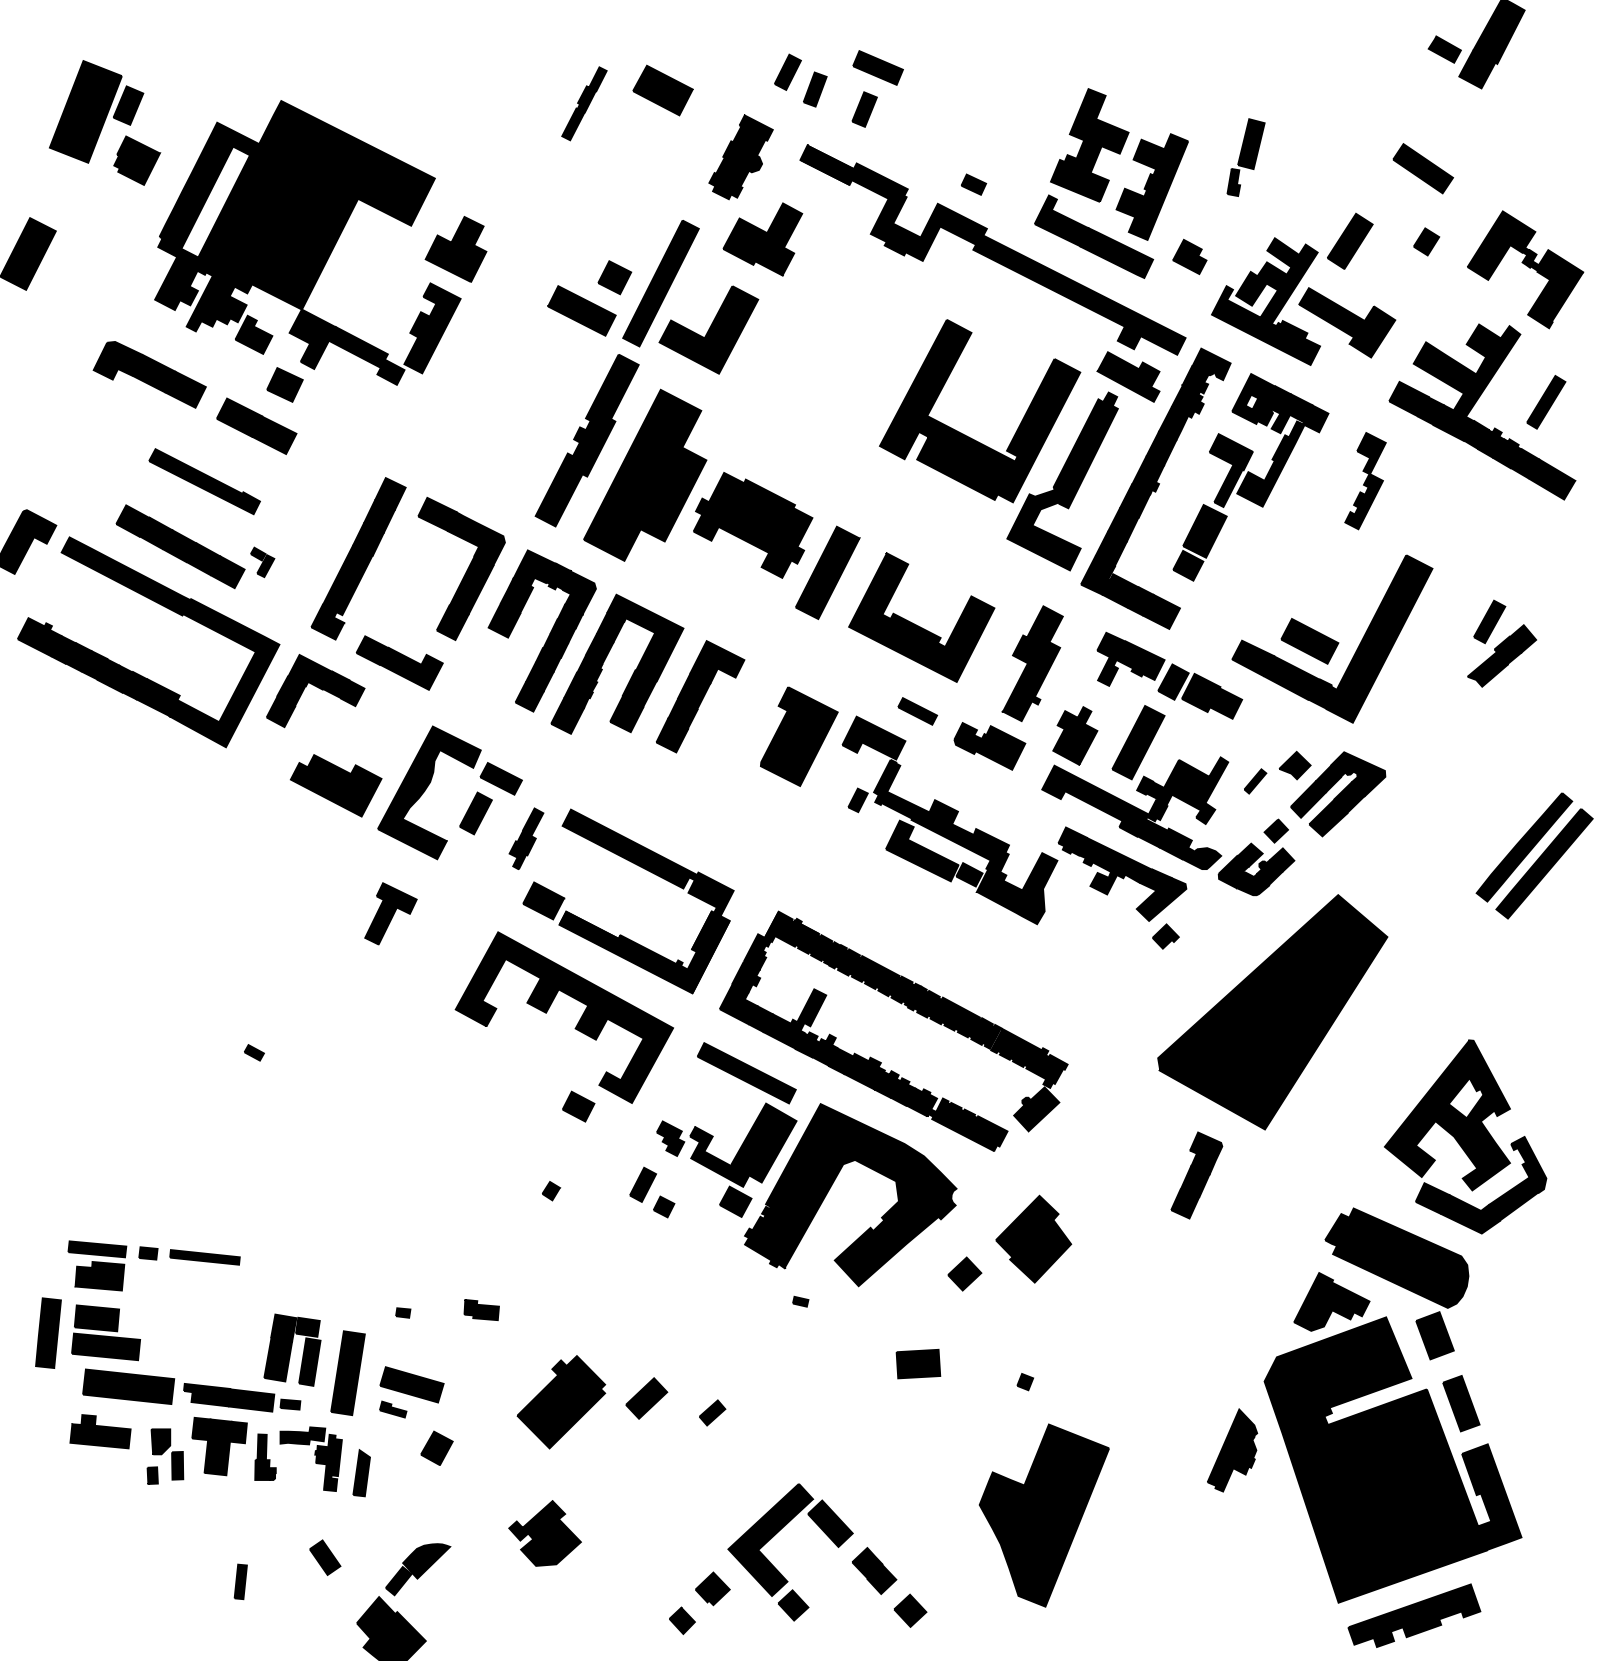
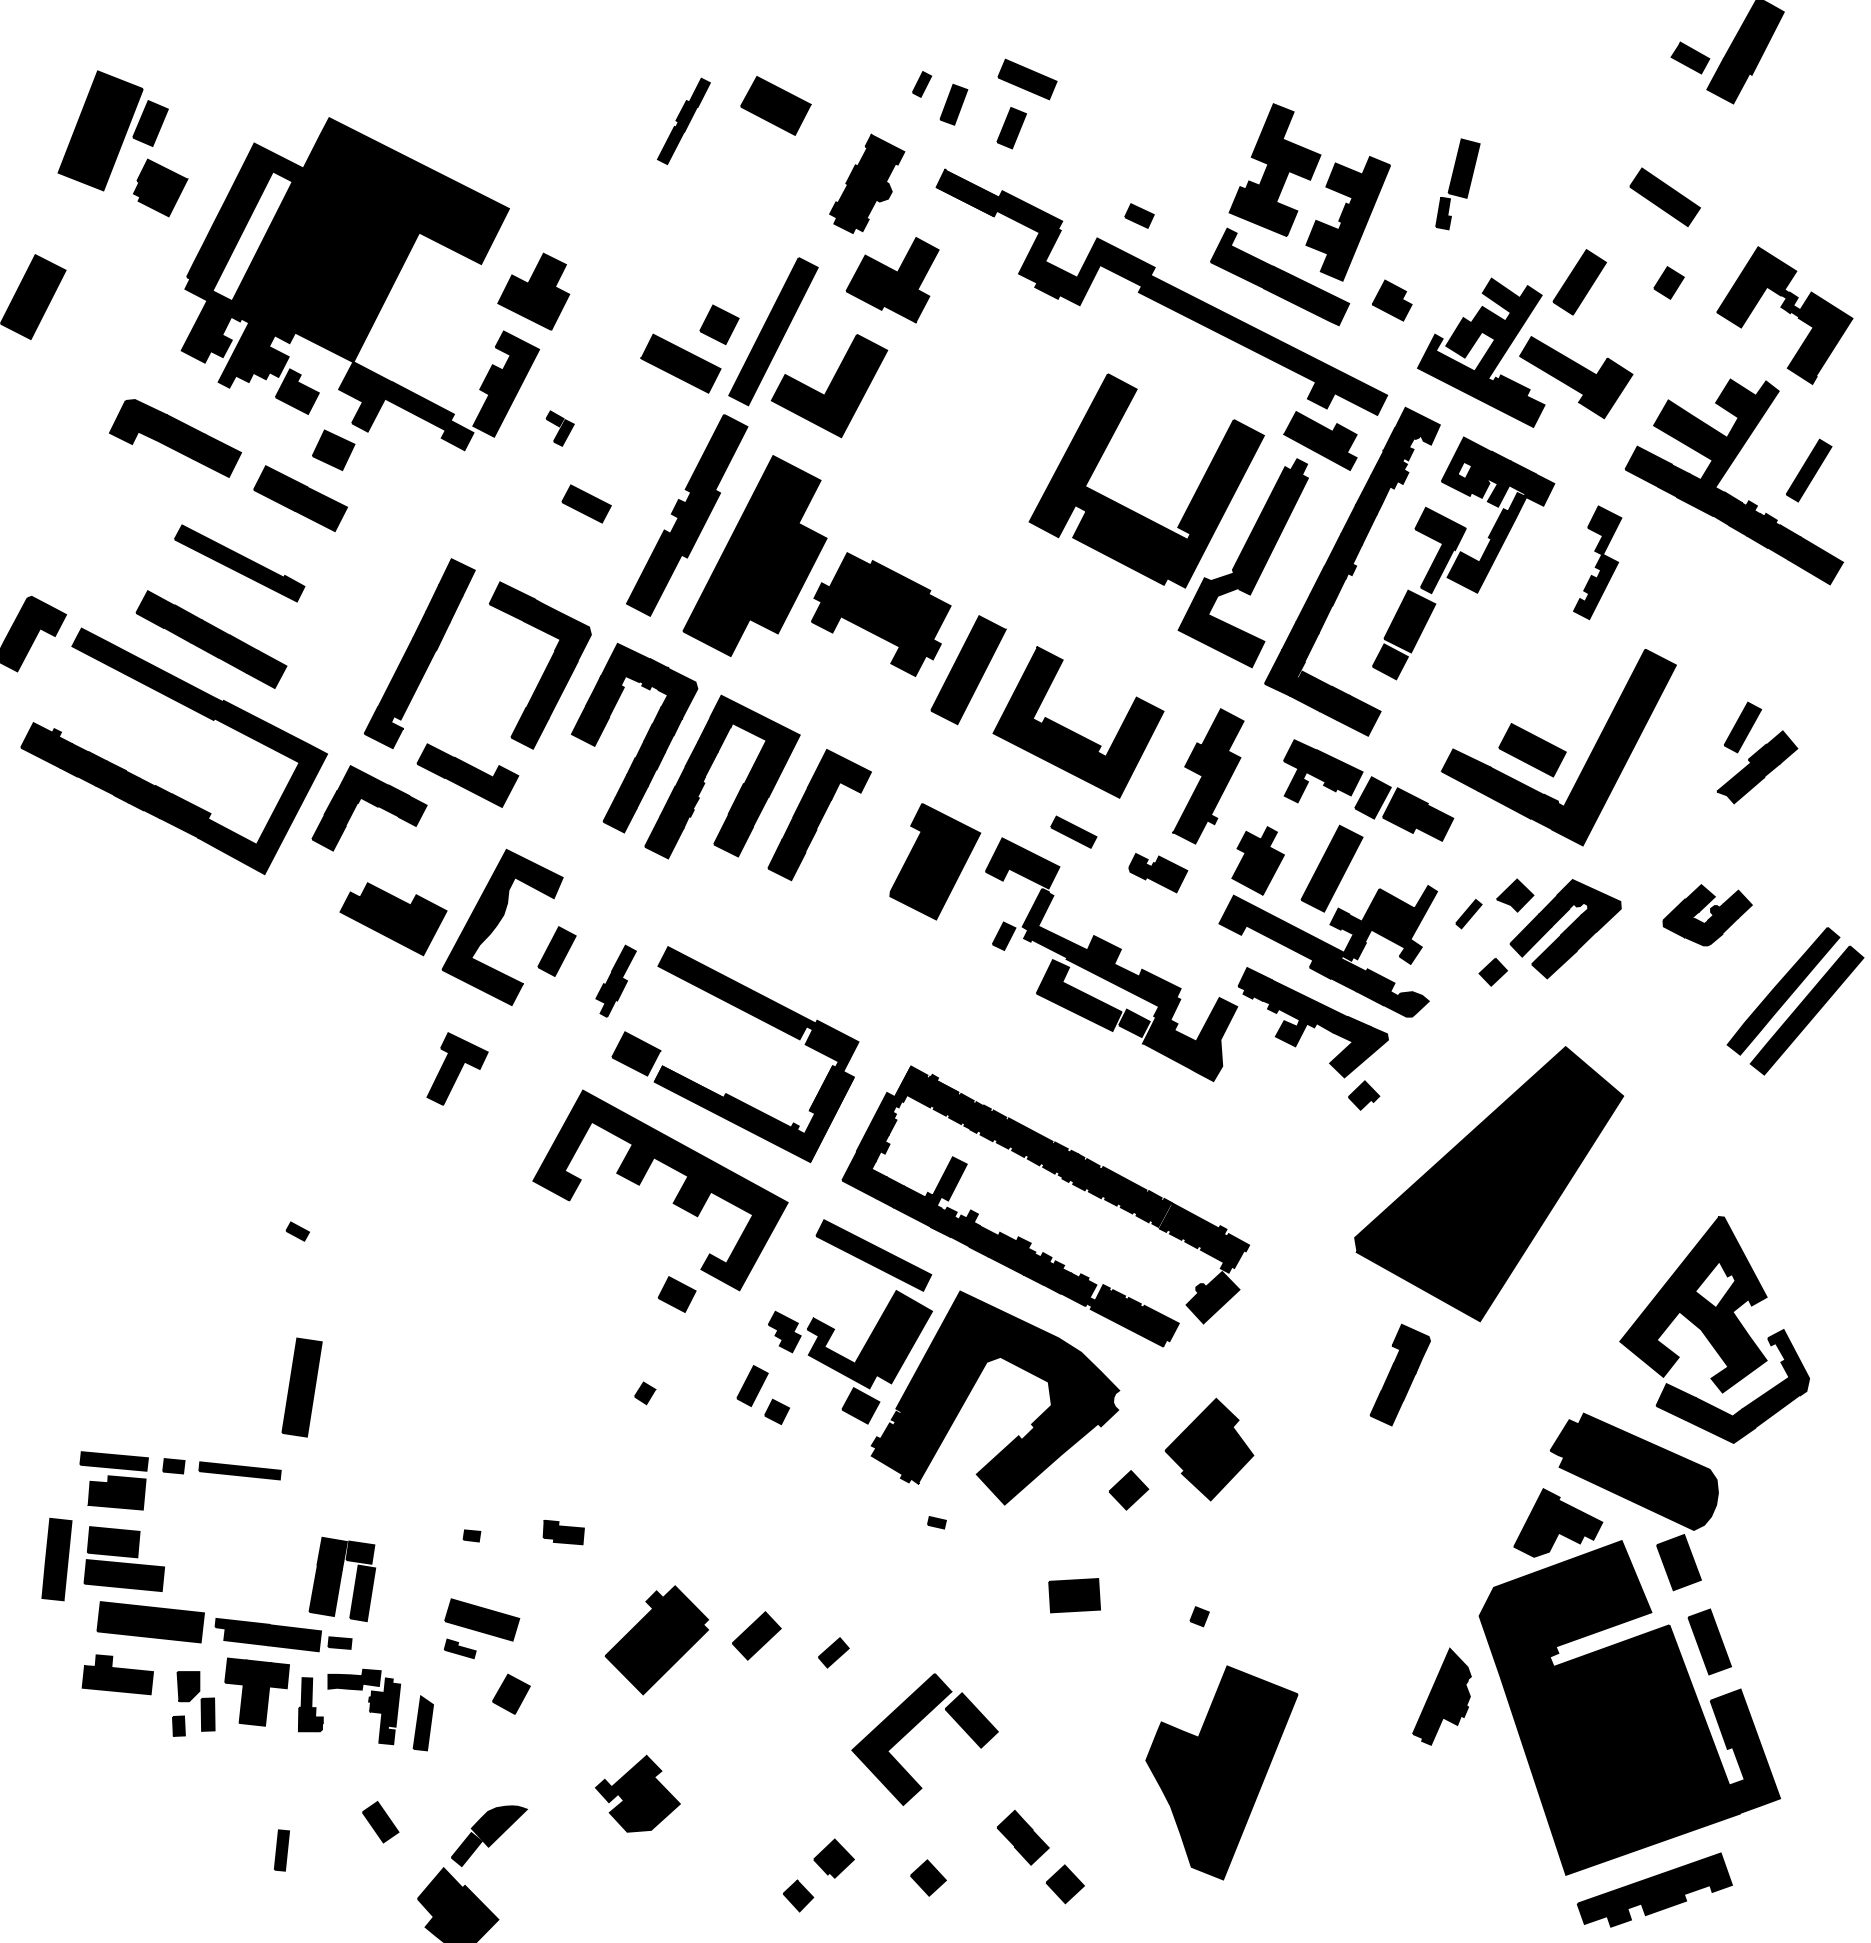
part: (787, 71) -> (921, 83), size x0.6
part: (262, 562) -> (559, 428), moved
part: (989, 746) -> (1157, 873), size x0.7
part: (500, 778) -> (585, 503), moved
part: (1256, 869) -> (1707, 915), moved
part: (347, 1373) -> (301, 1387), moved
part: (781, 1529) -> (914, 1727), moved

